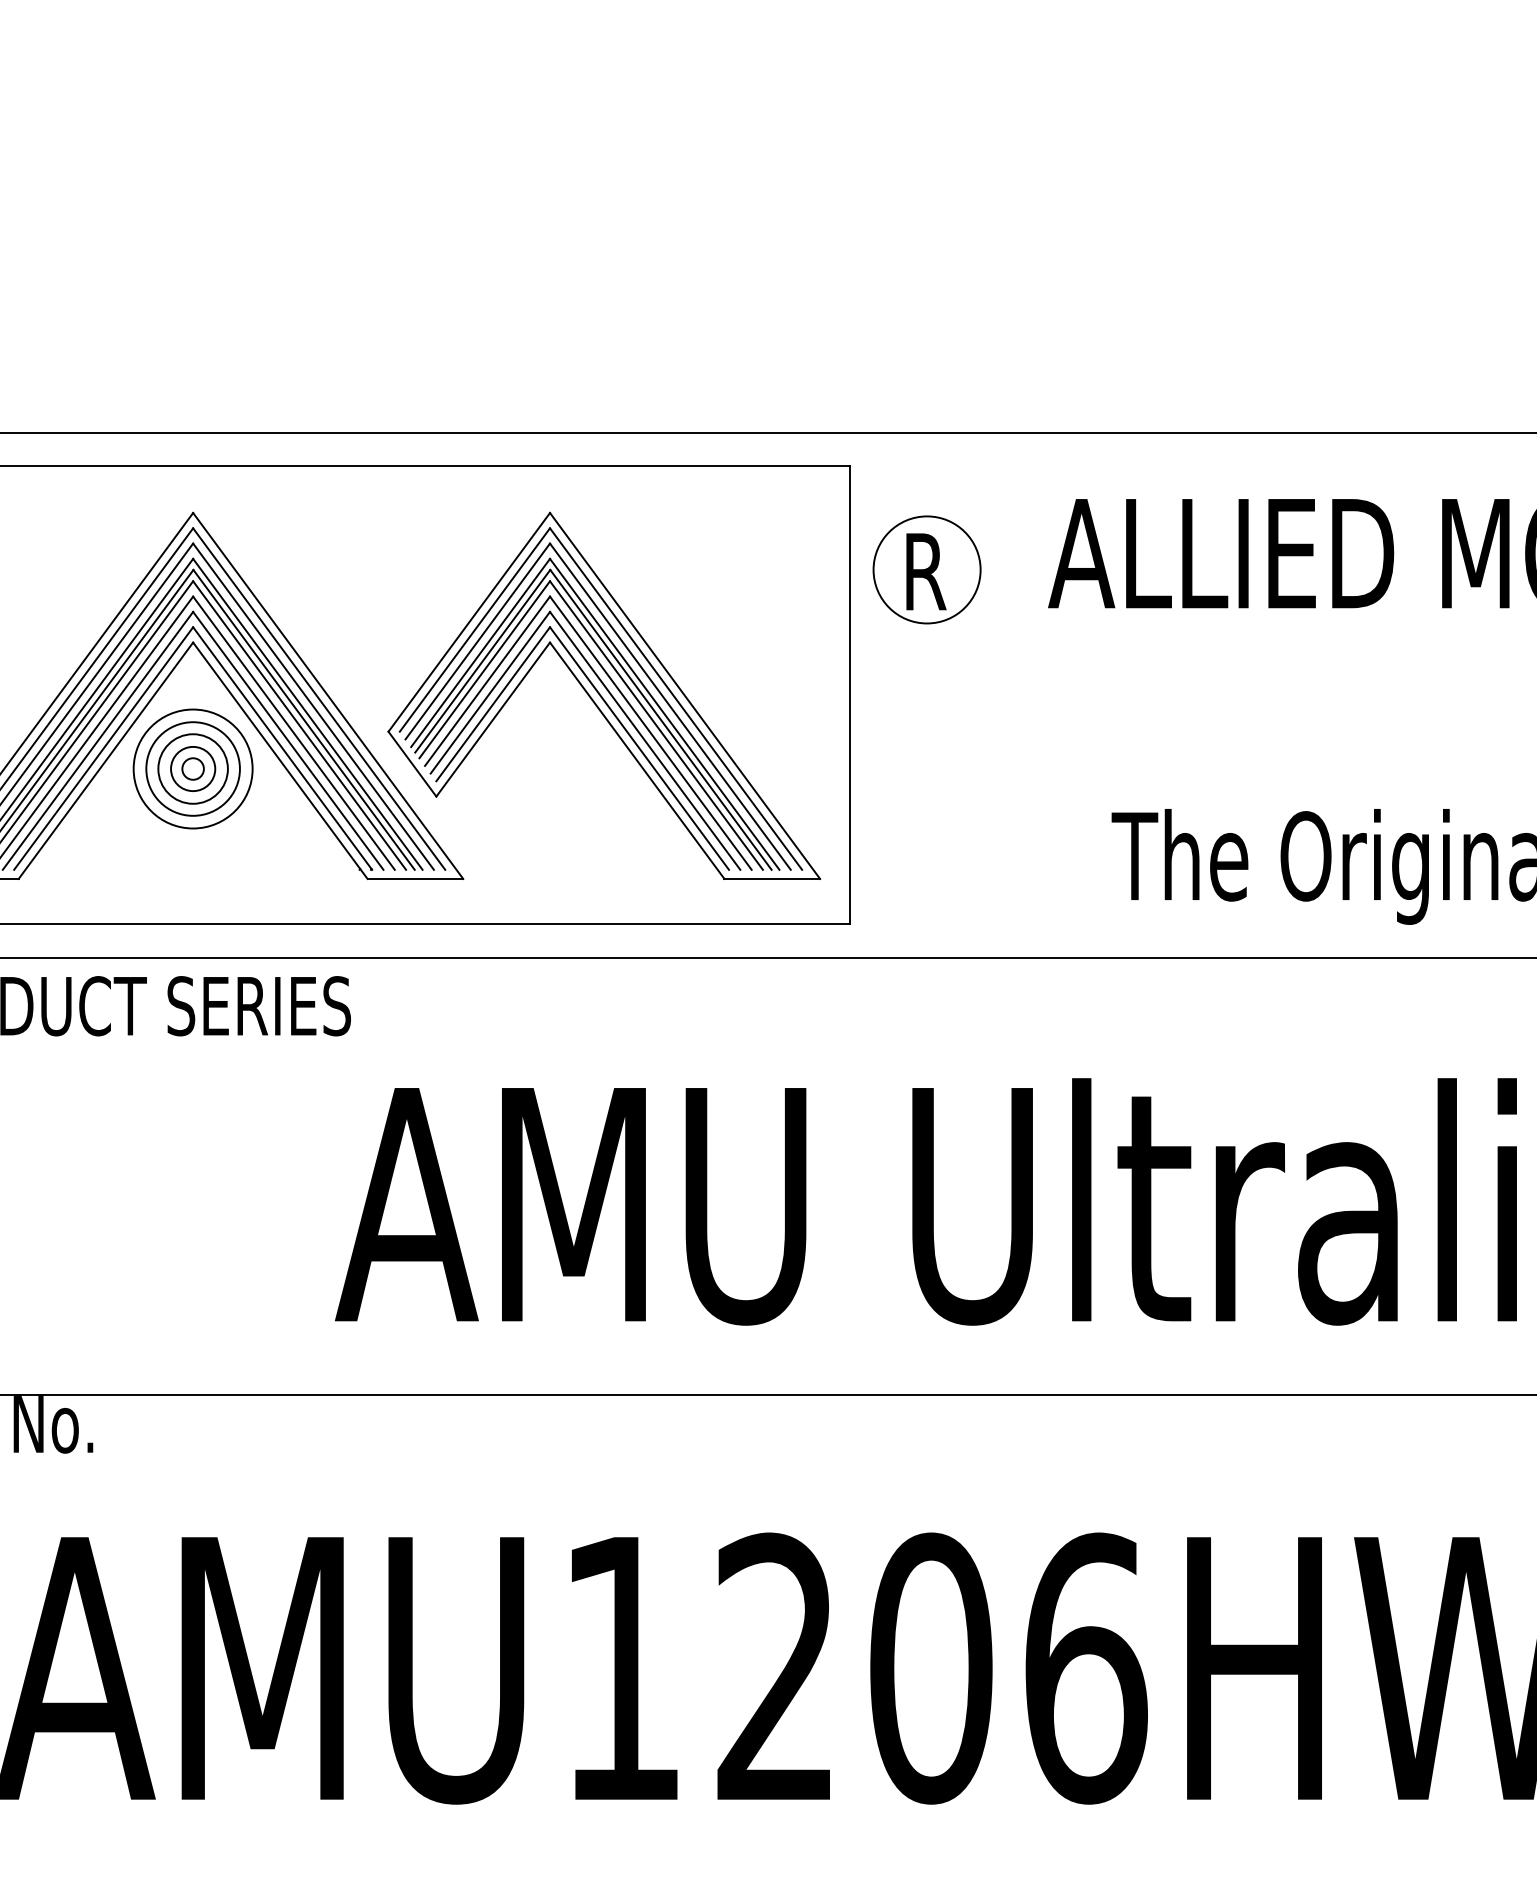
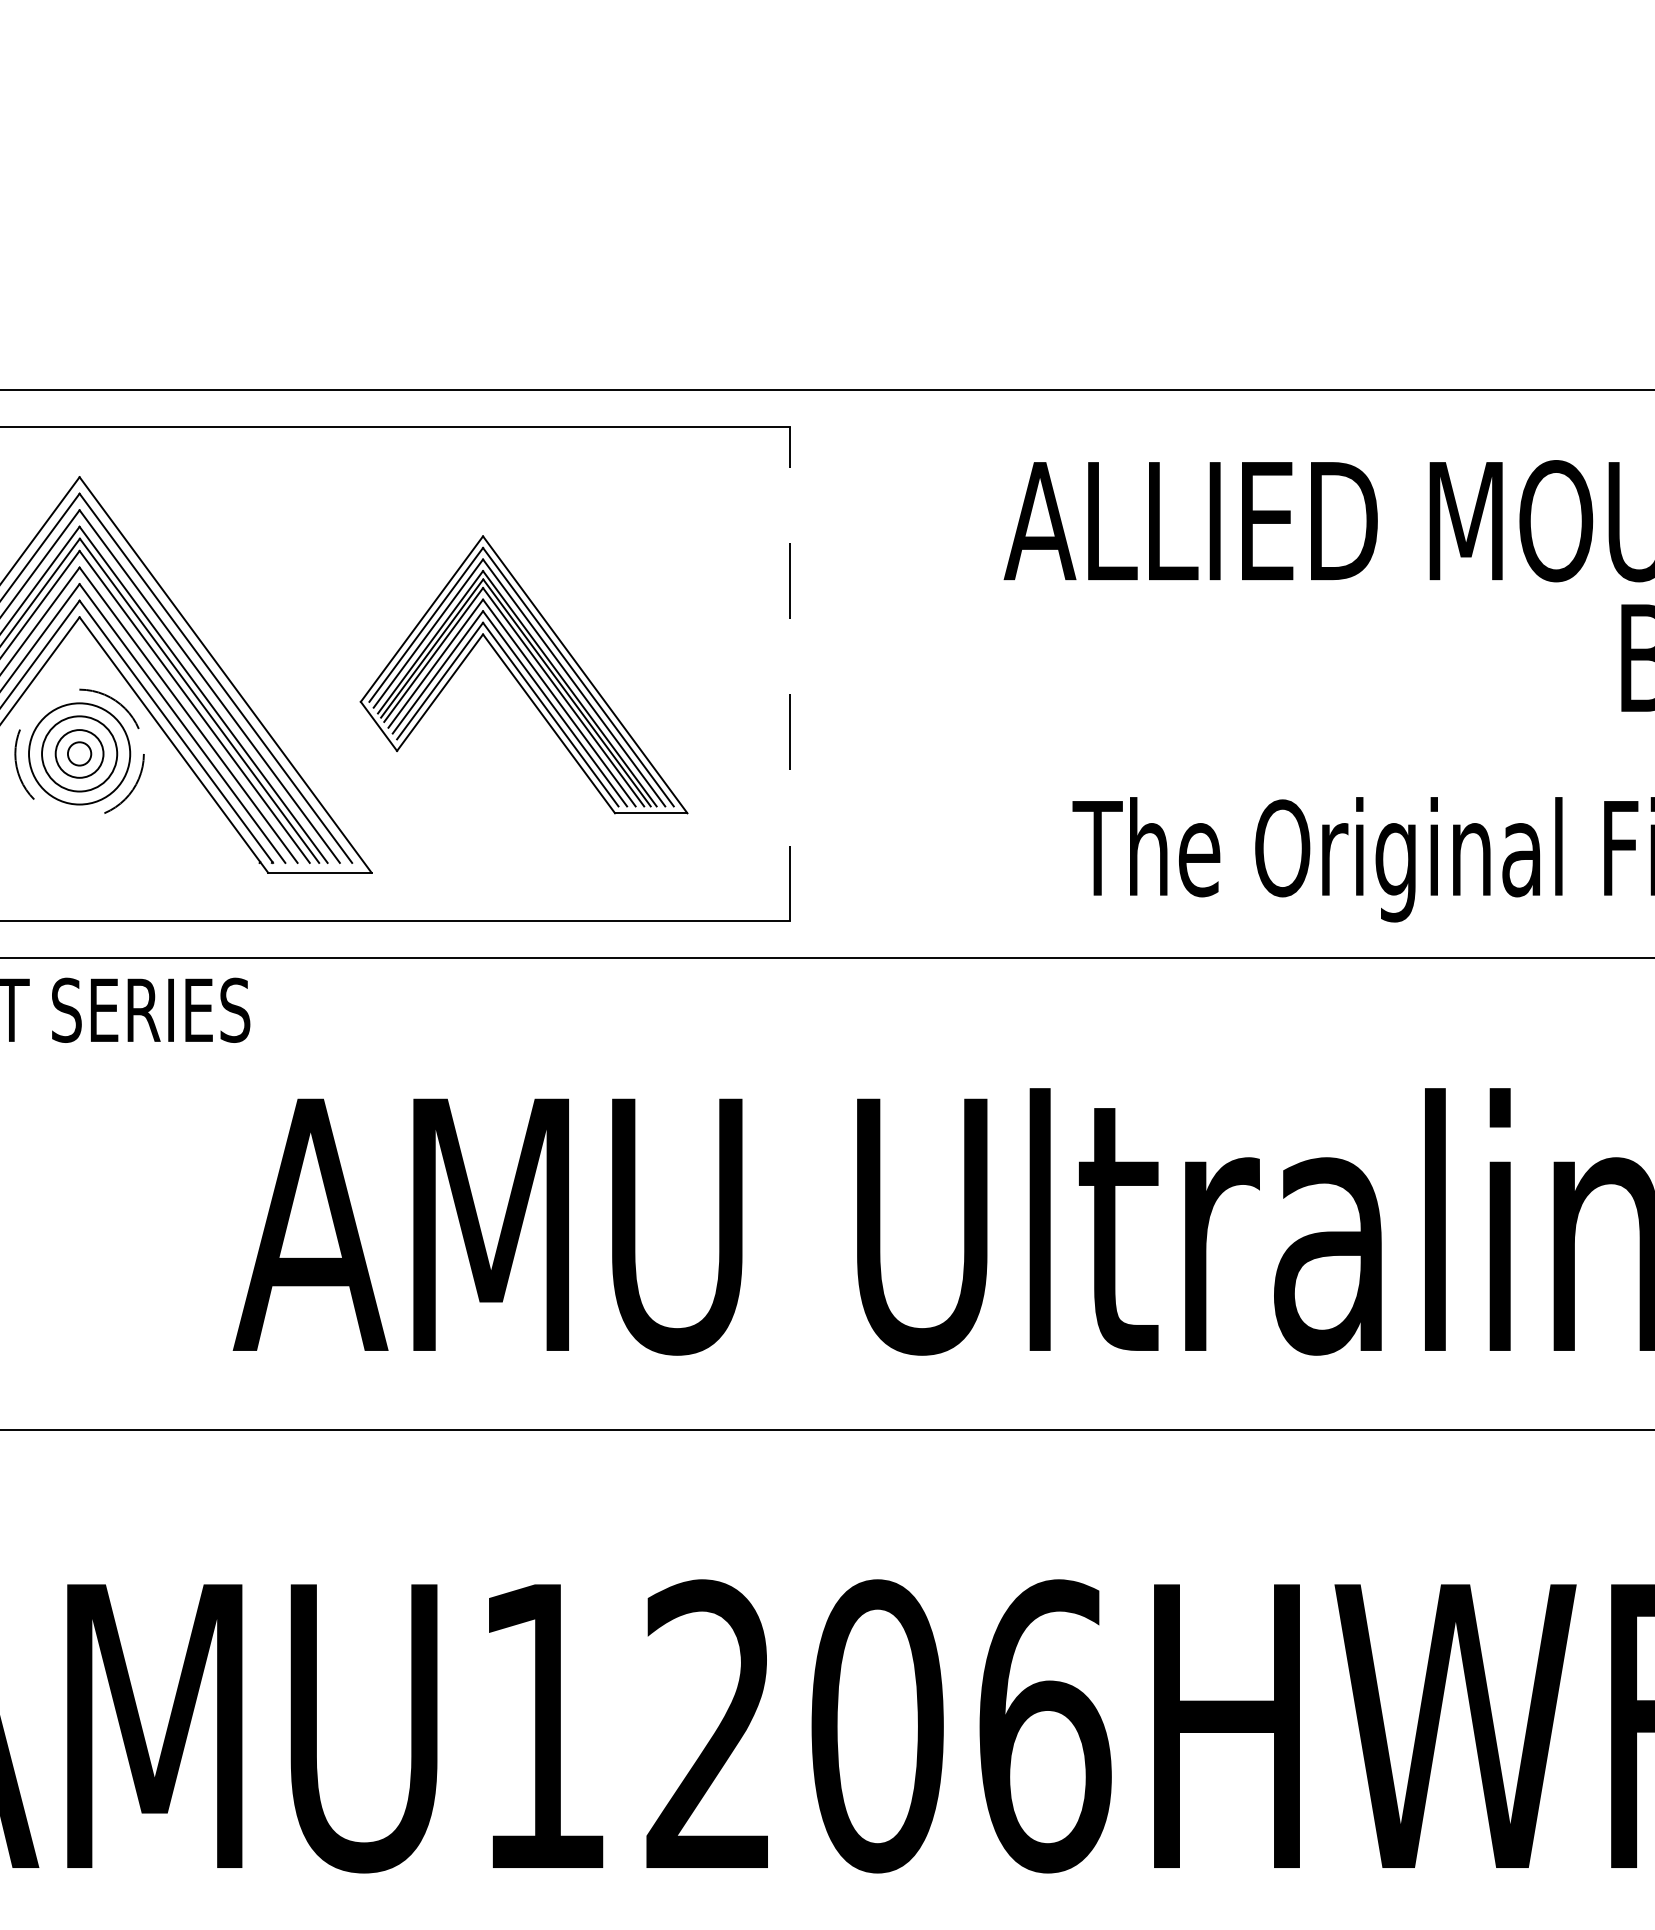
part: (926, 569) -> (872, 538), removed
part: (604, 695) -> (524, 674), size x0.7
line: (849, 695) -> (789, 674), solid -> dashed
circle: (192, 768) -> (78, 753), solid -> dashed

